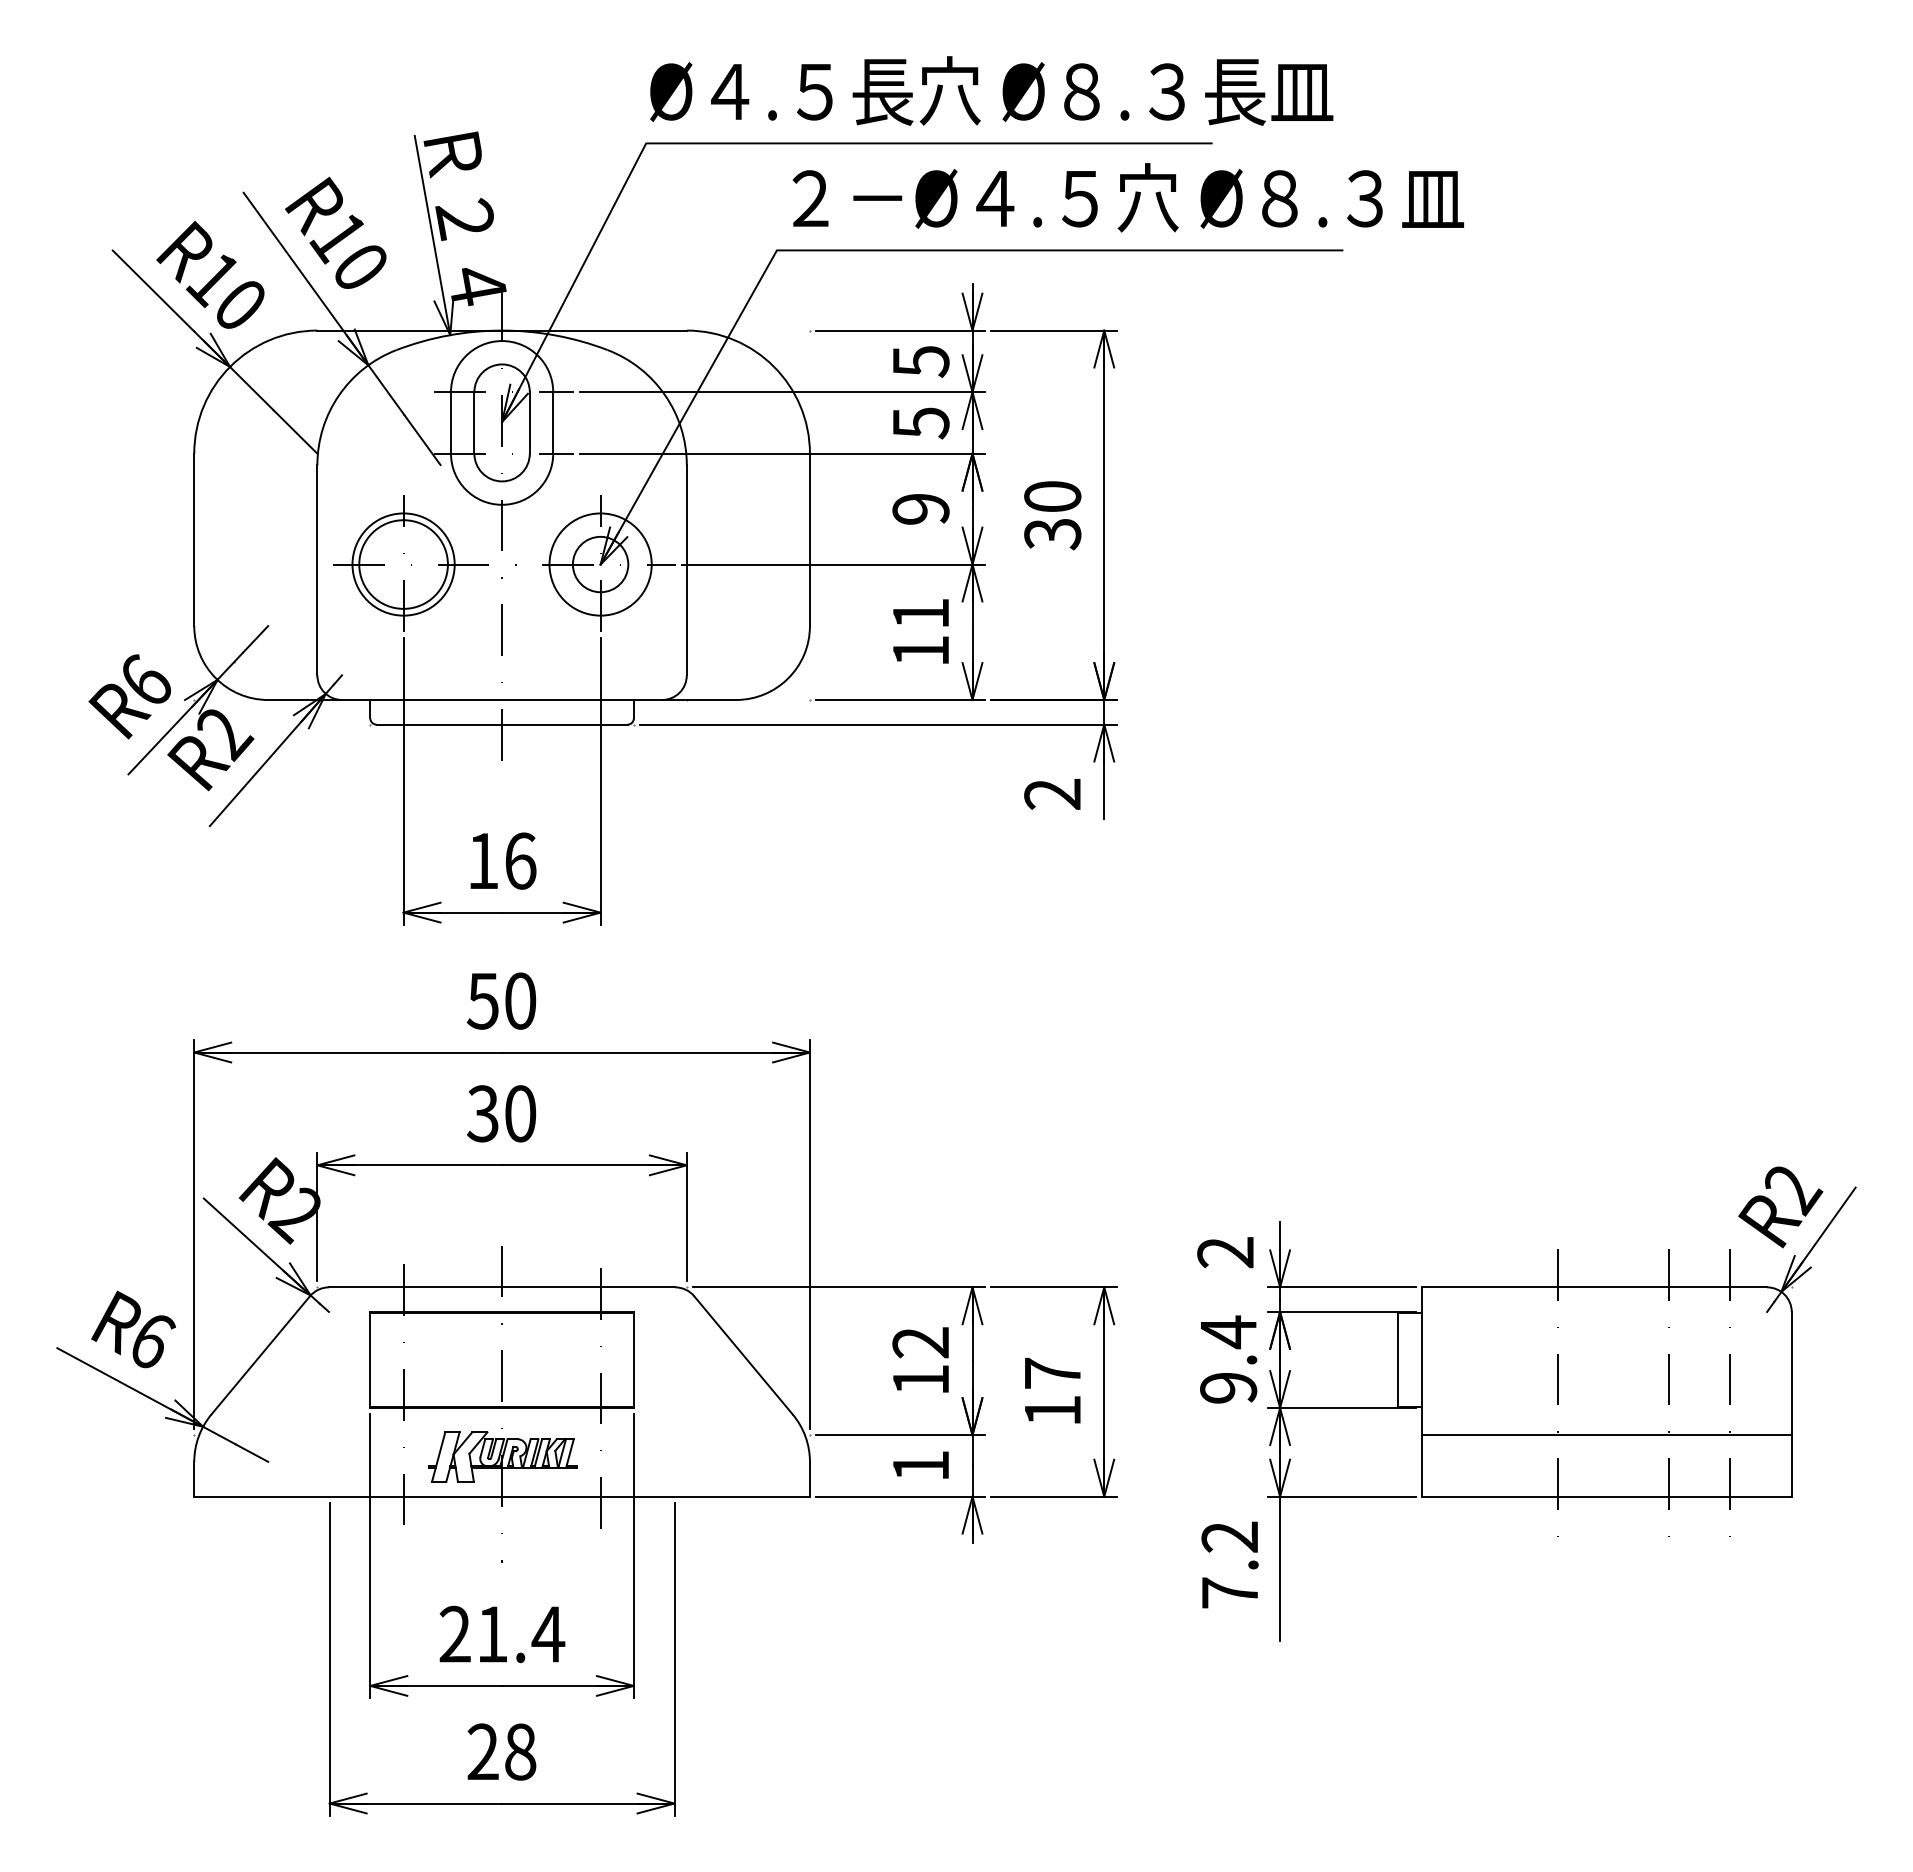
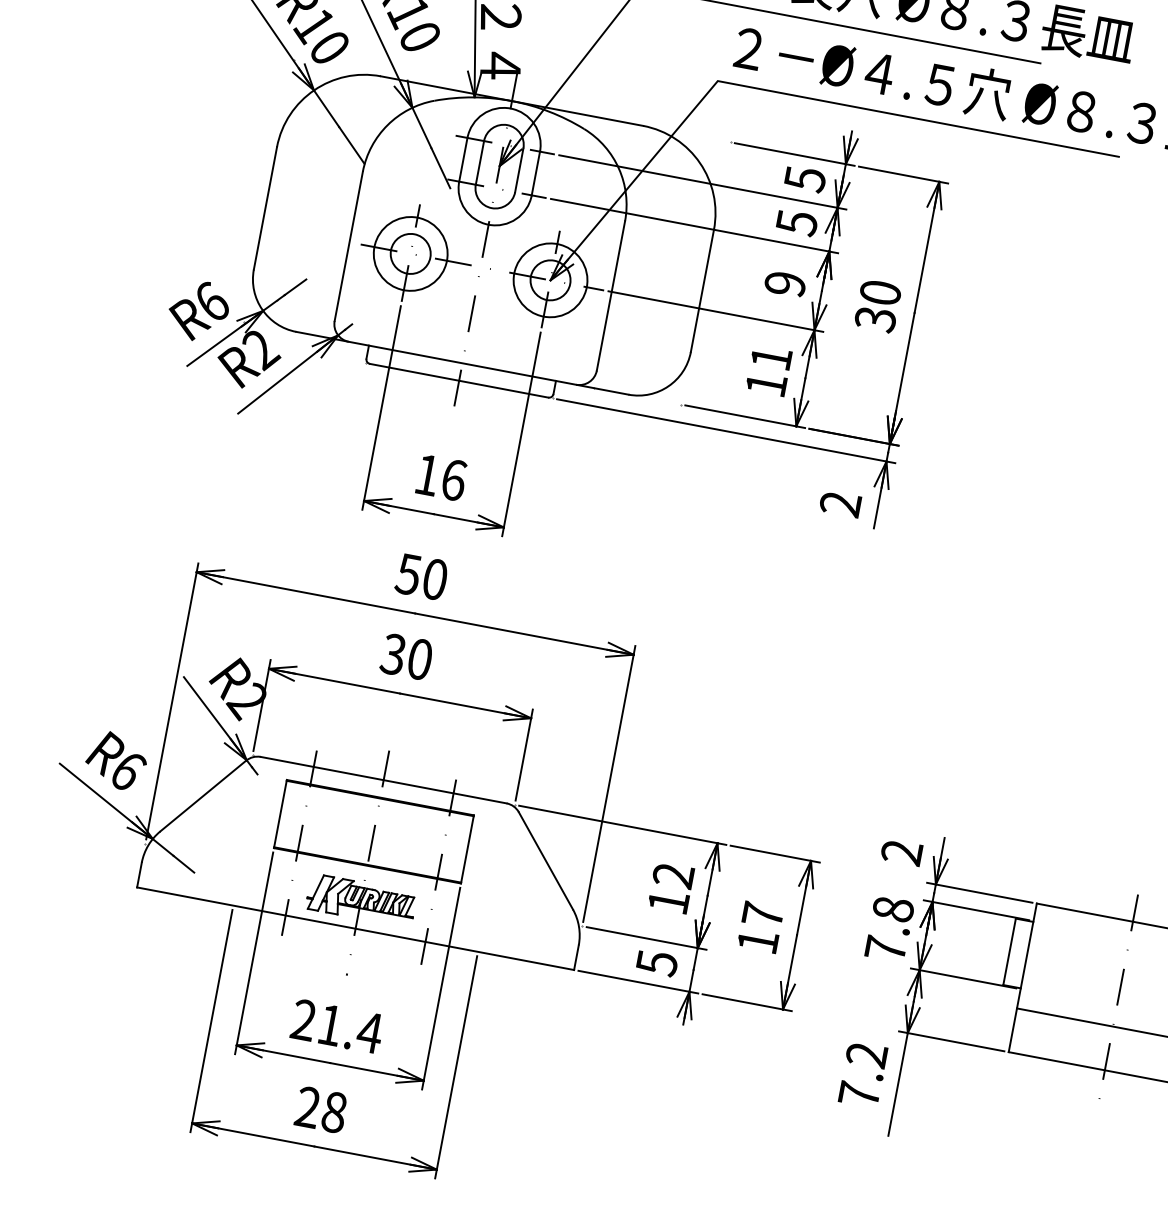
circle: (403, 564) -> (410, 253), size x0.62
text: (1228, 1359) -> (889, 928), 9.4 -> 7.8
text: (921, 1466) -> (657, 963), 1 -> 5

